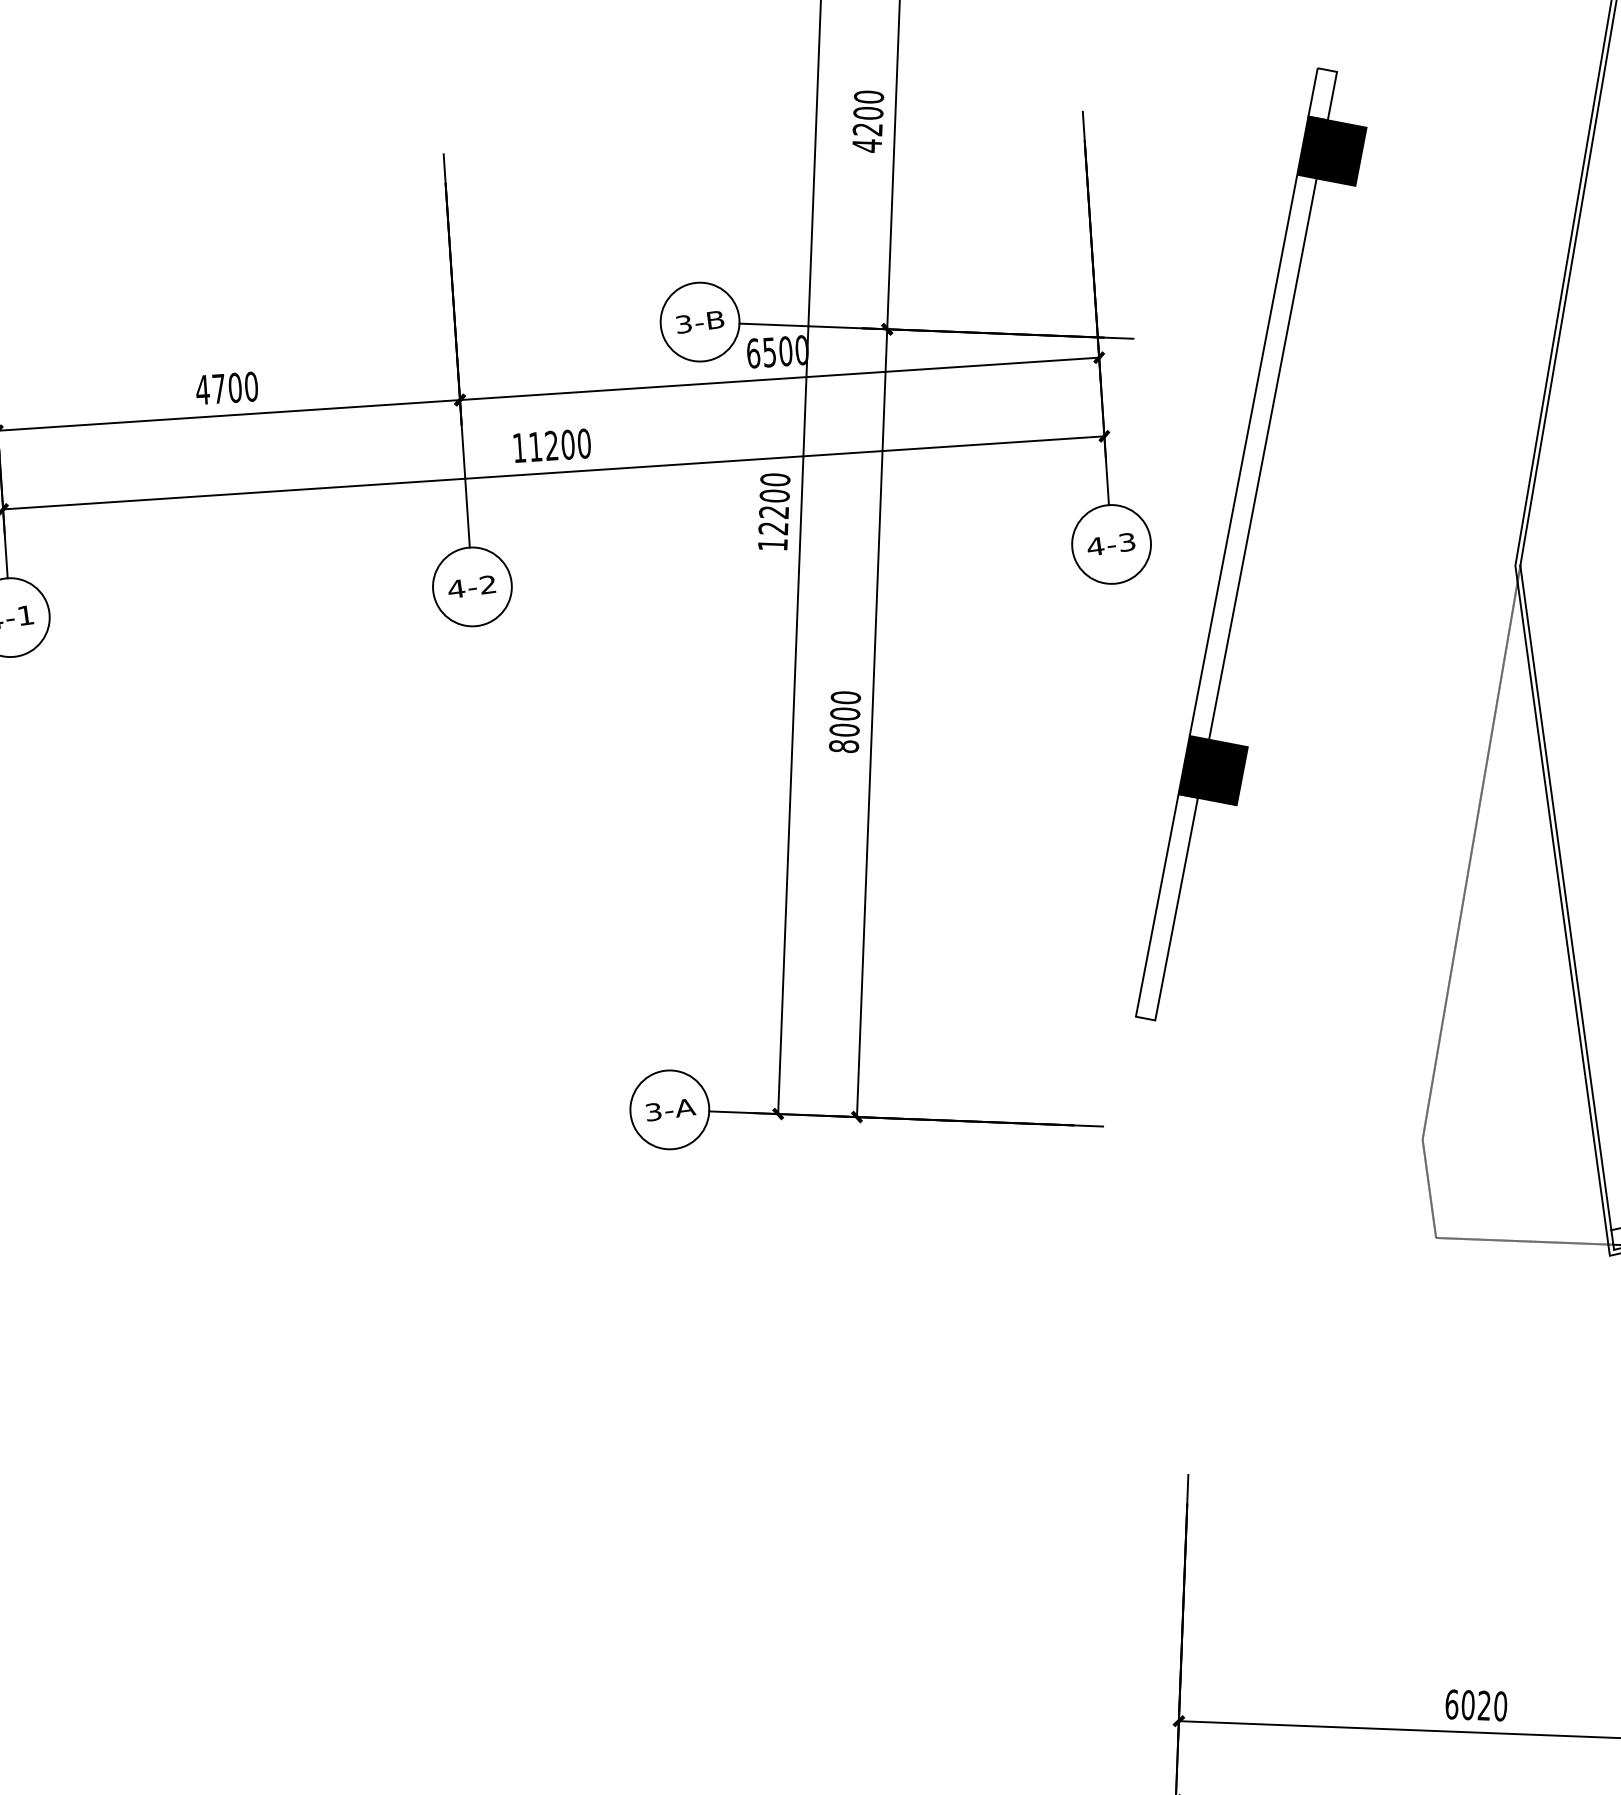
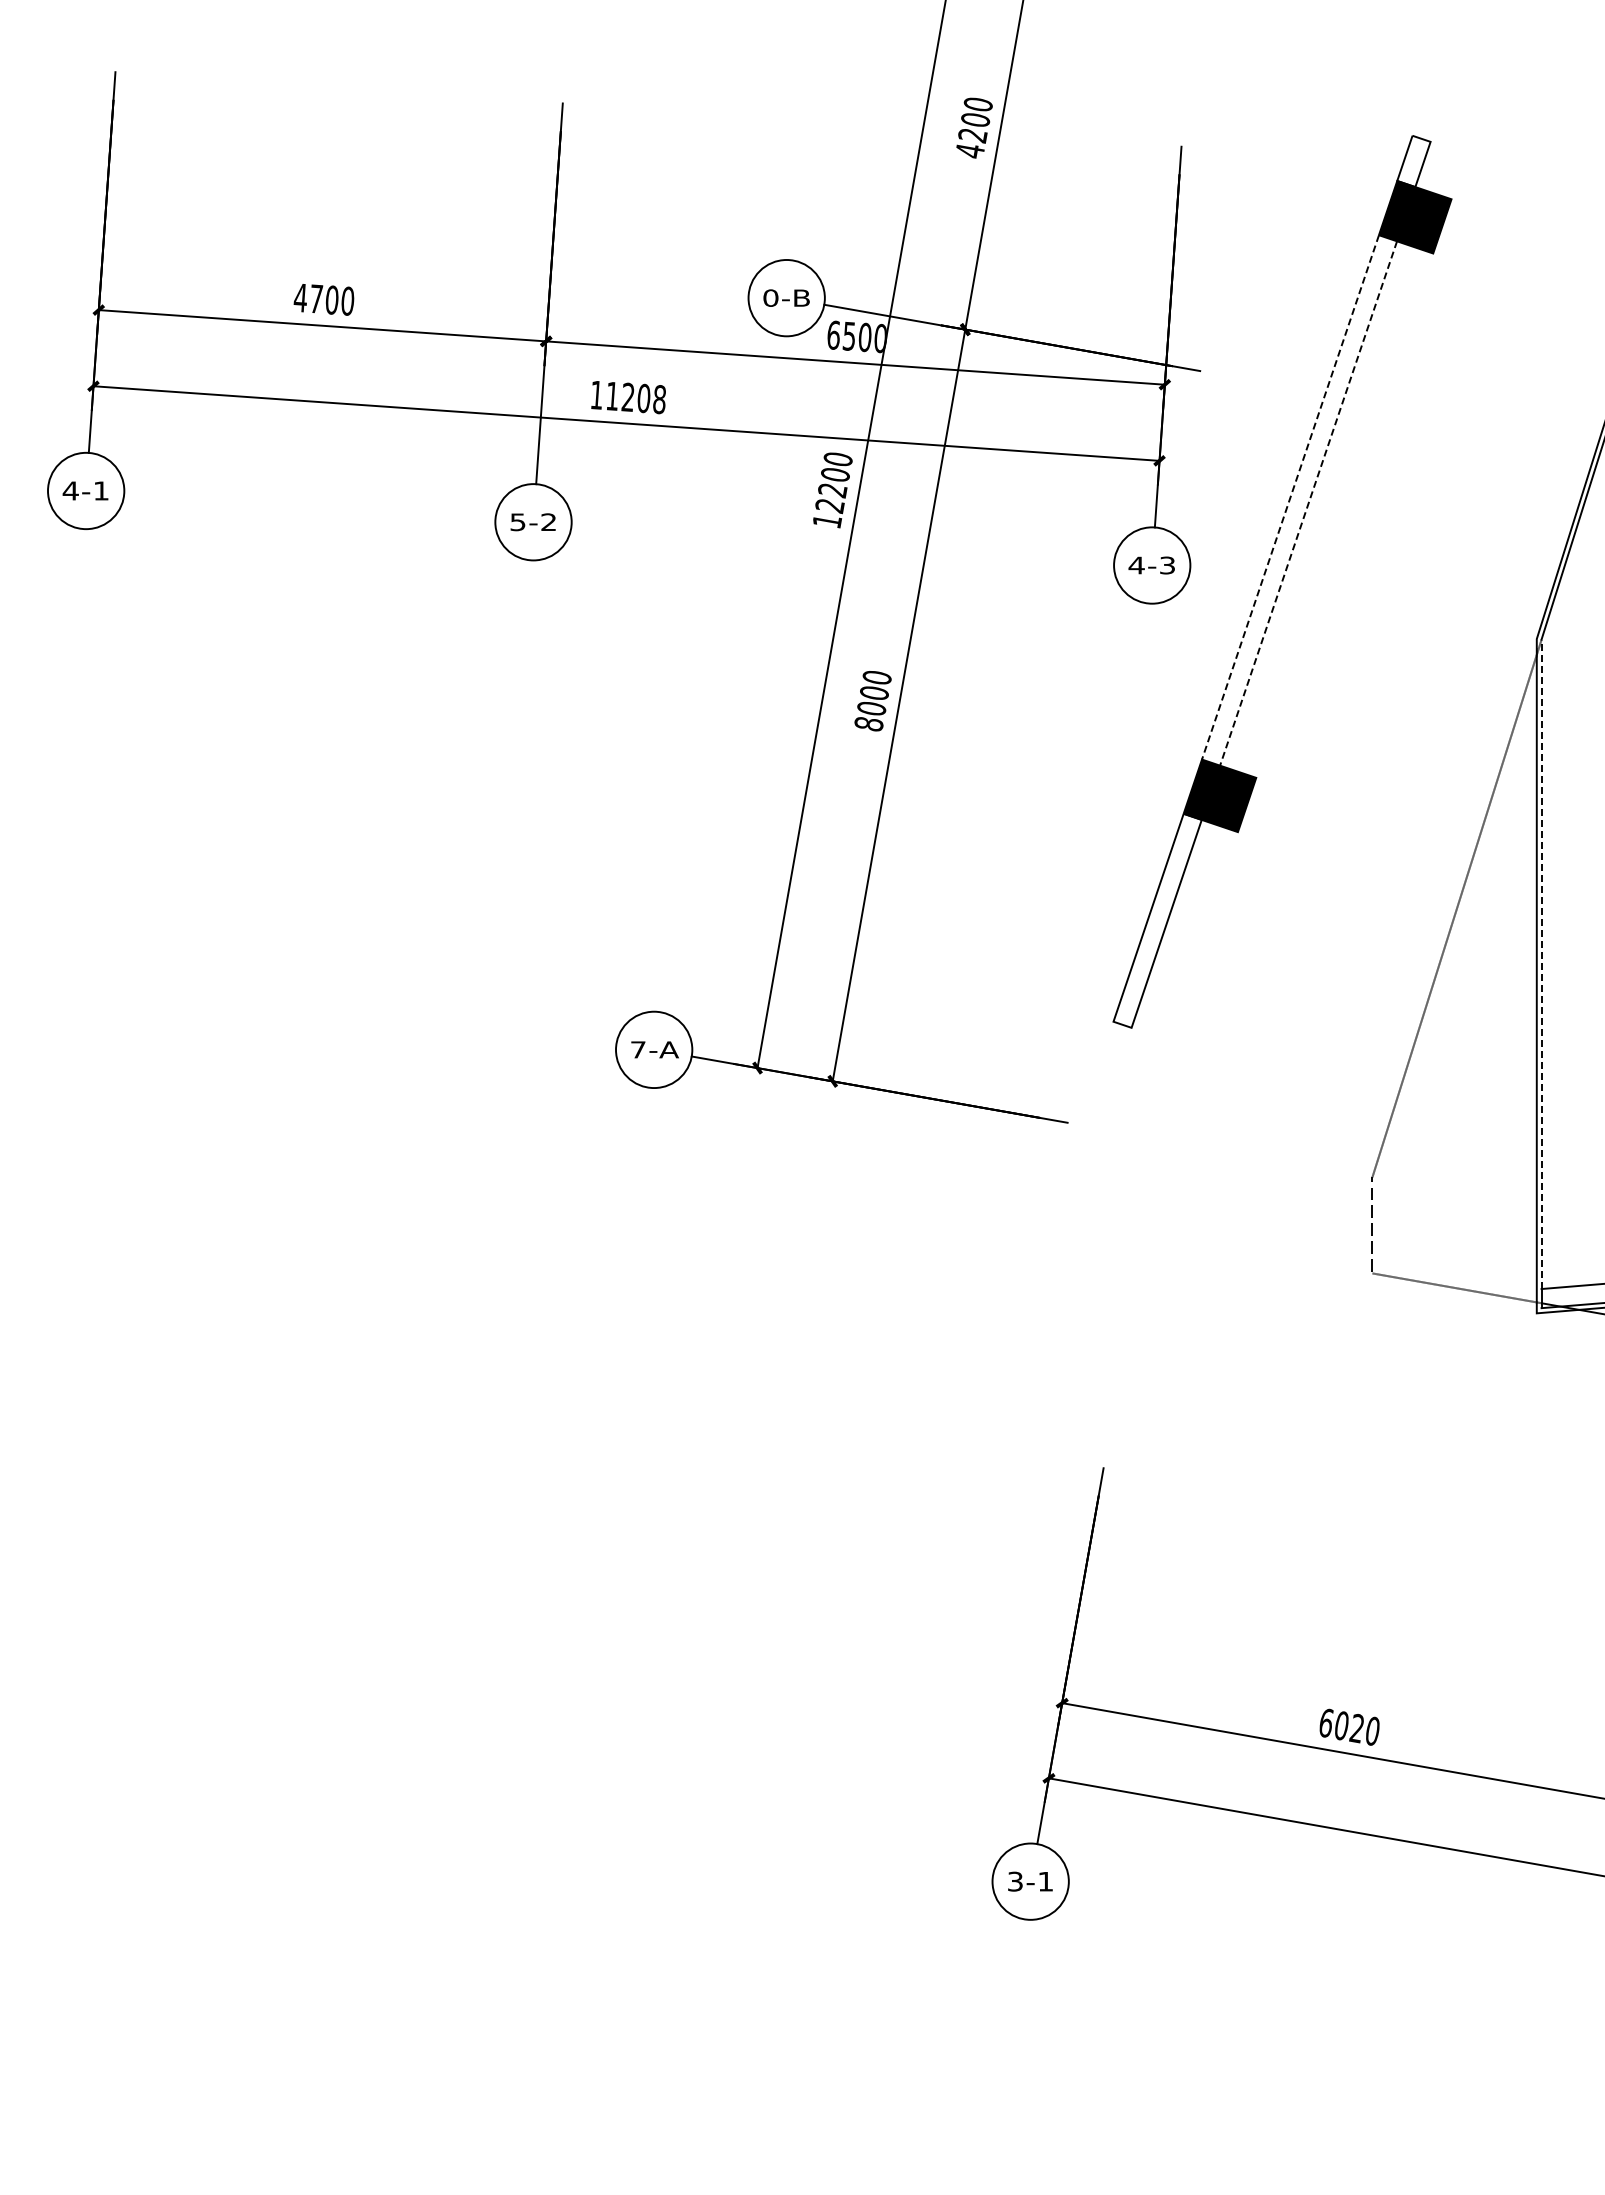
text: (683, 323) -> (770, 297), 3-B -> 0-B
text: (584, 443) -> (659, 399), 11200 -> 11208
line: (1243, 455) -> (1290, 497), solid -> dashed
line: (1262, 459) -> (1308, 503), solid -> dashed
text: (456, 589) -> (517, 522), 4-2 -> 5-2
line: (1565, 898) -> (1541, 964), solid -> dashed
text: (653, 1111) -> (638, 1049), 3-A -> 7-A

